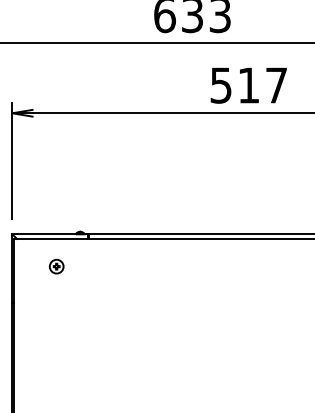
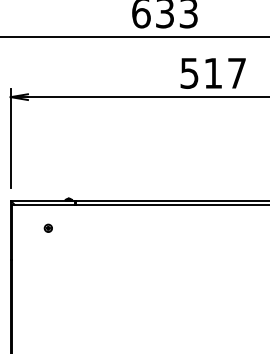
part: (55, 265) -> (47, 227), size x0.62

